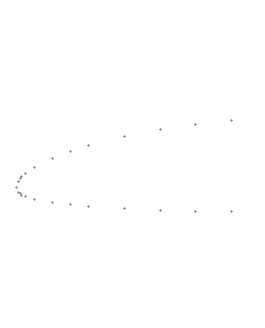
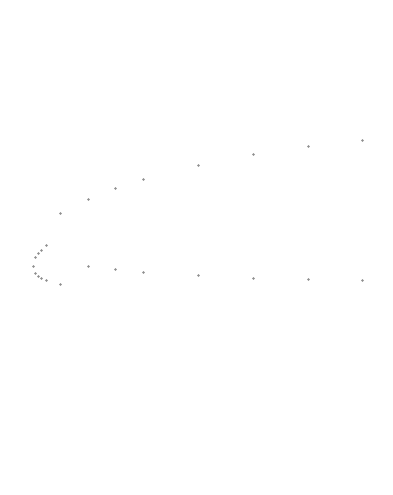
part: (19, 181) -> (38, 257), moved

